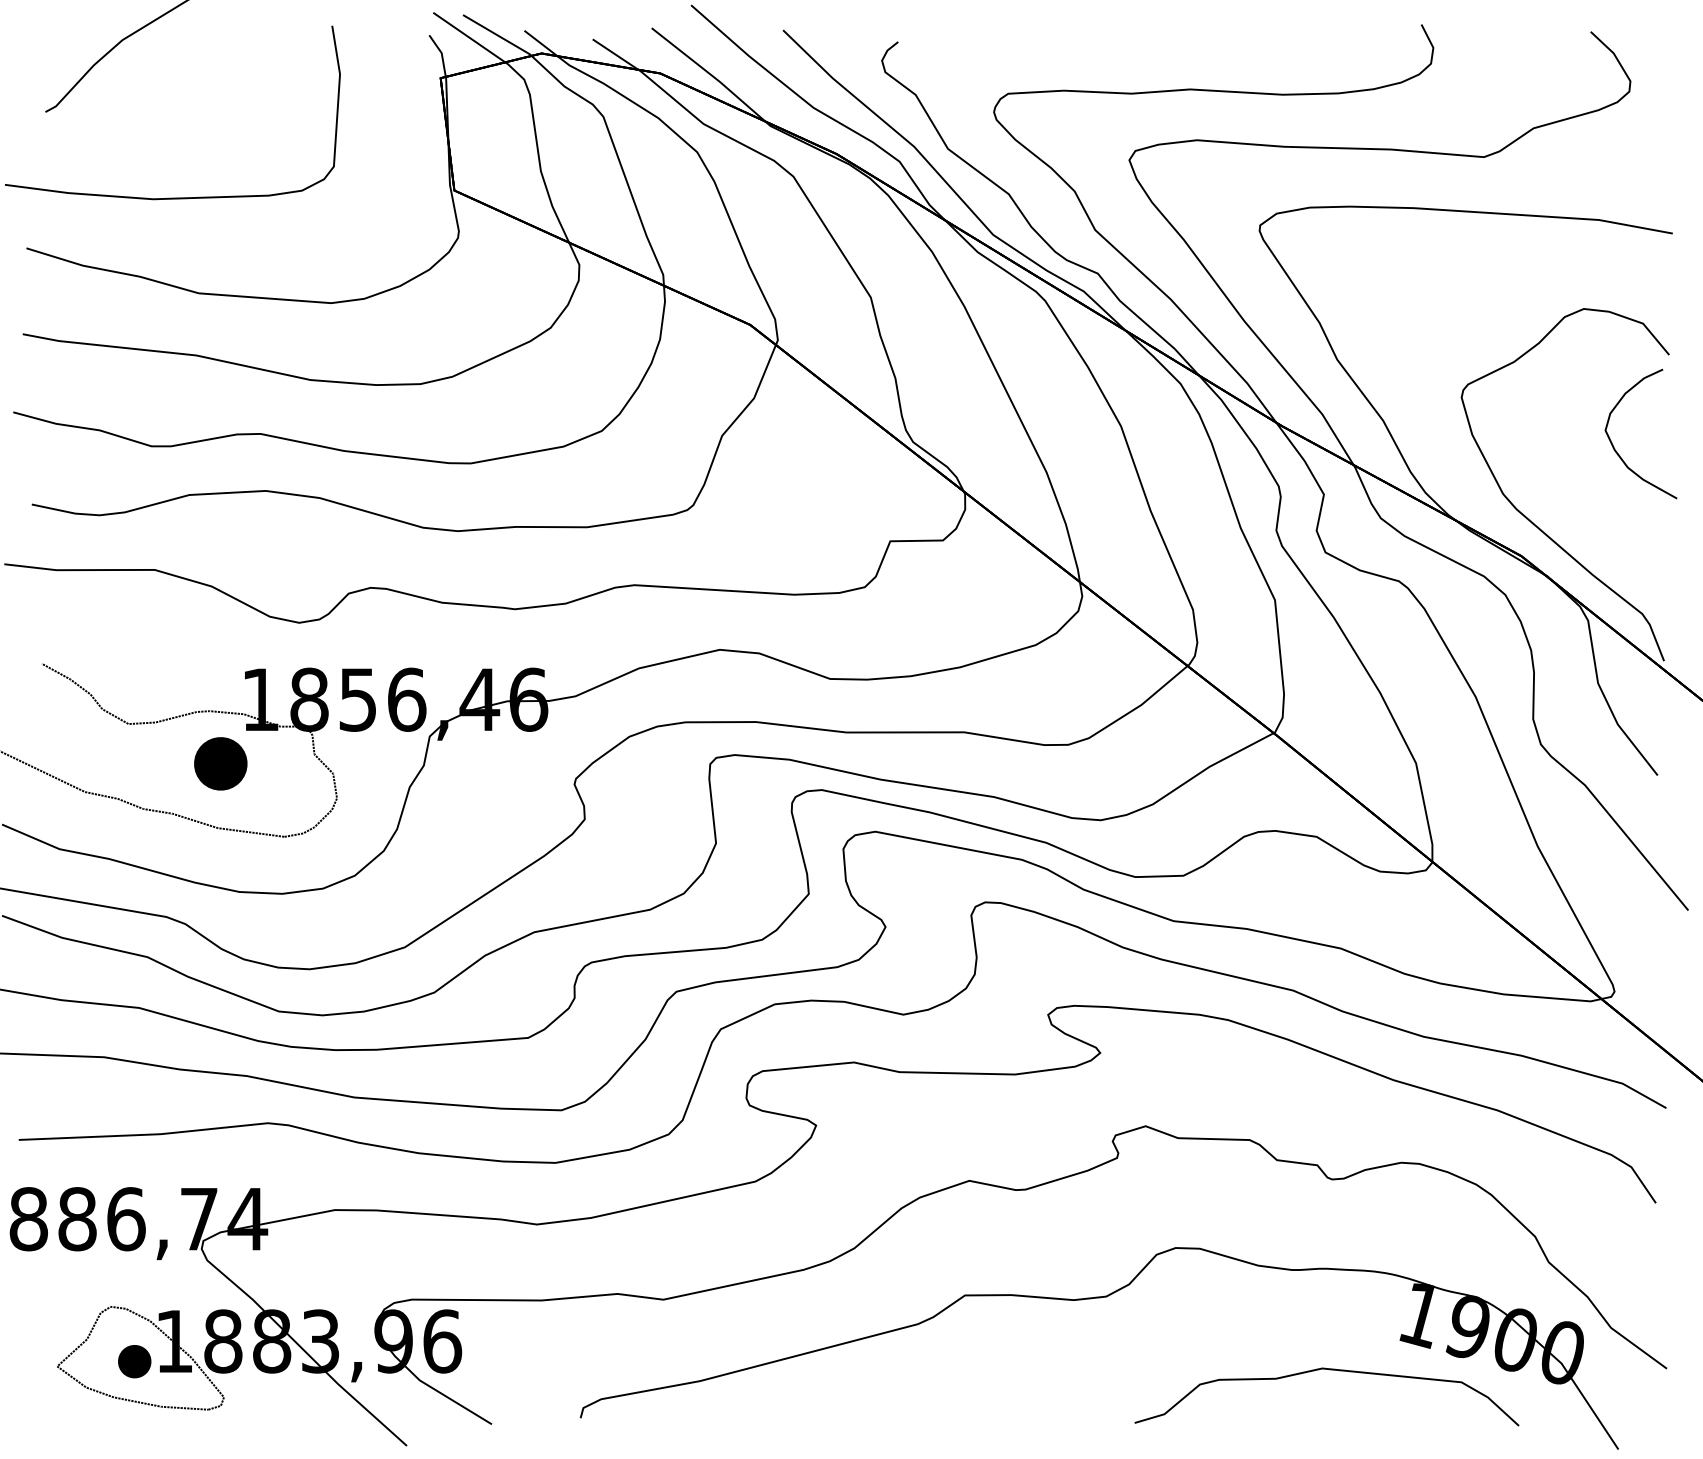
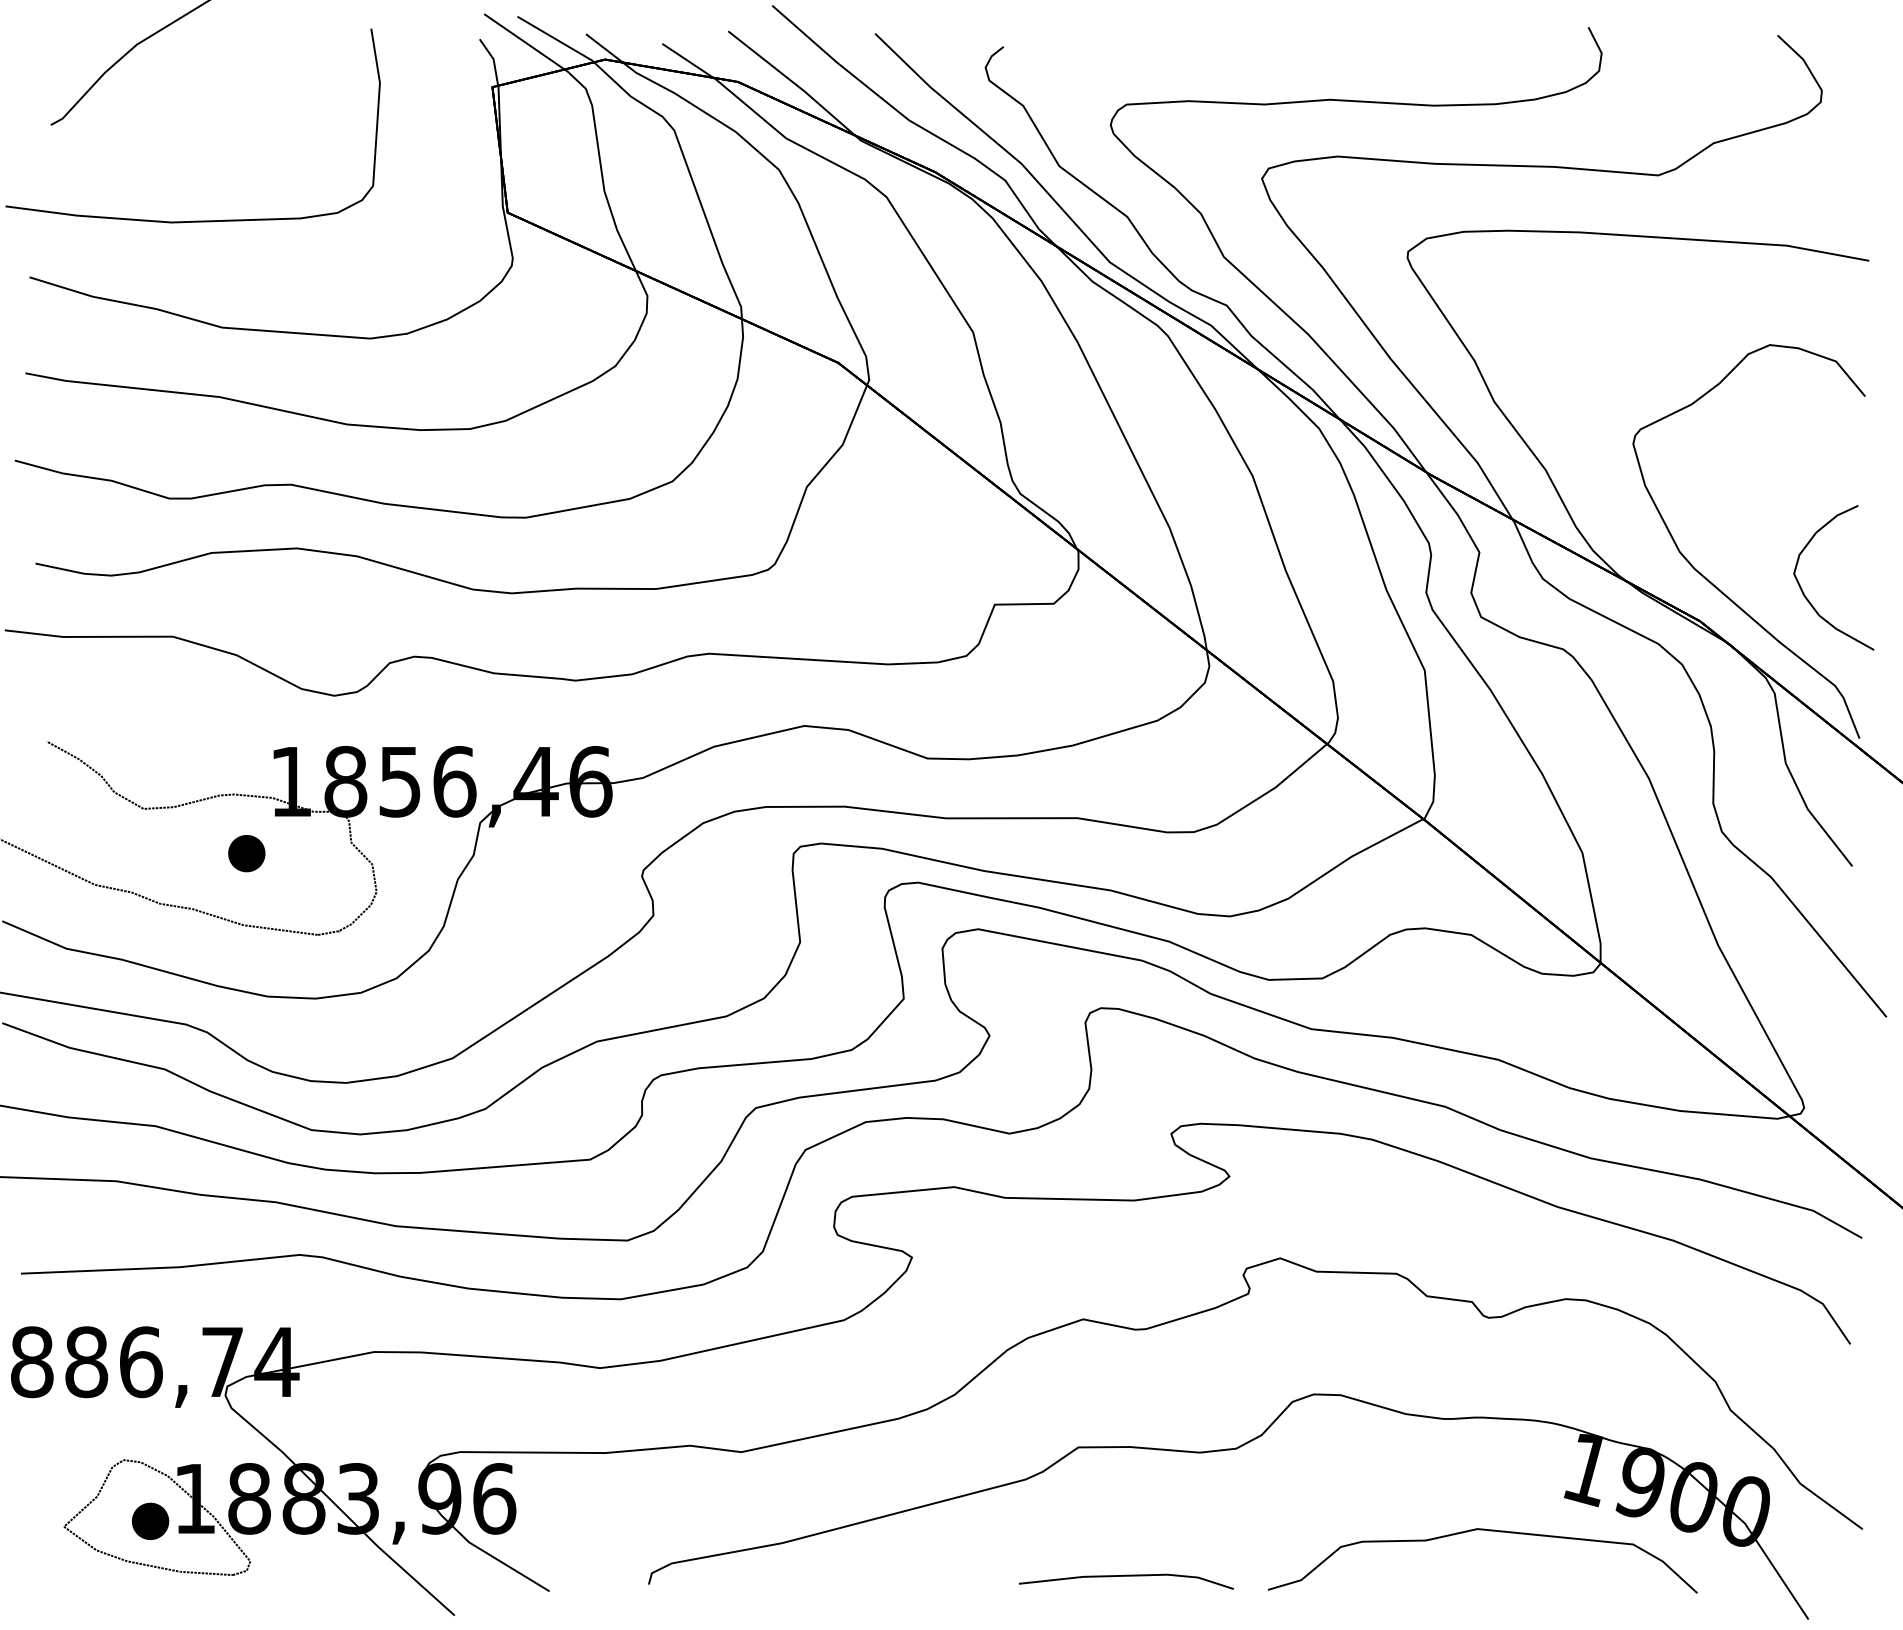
curve: (1616, 450) -> (1806, 596), moved
part: (220, 763) -> (246, 853), size x0.62
line: (1008, 1410) -> (1126, 1576), added

